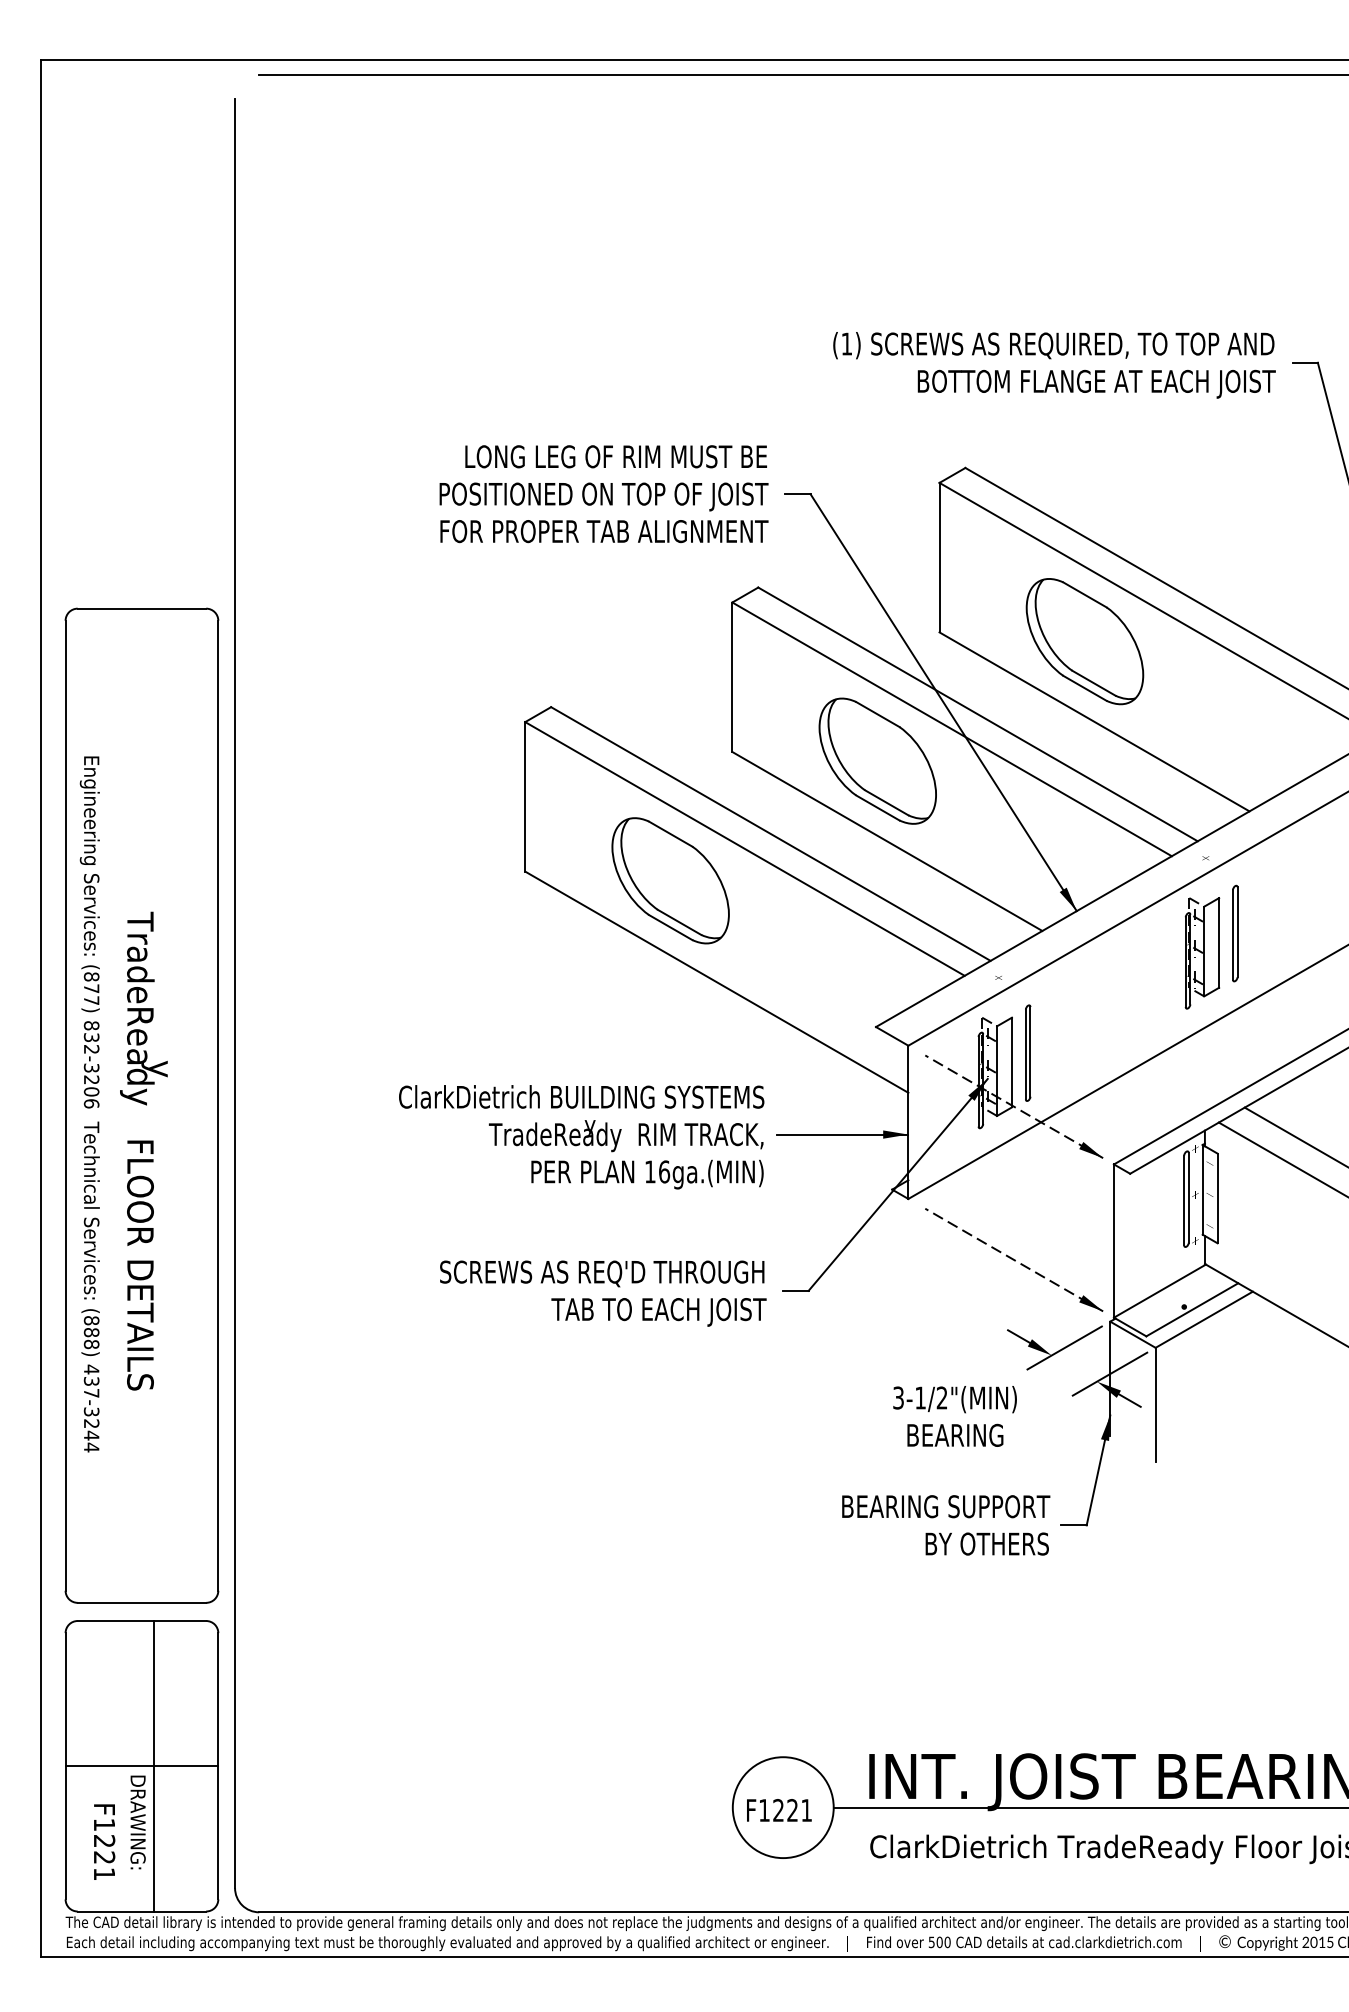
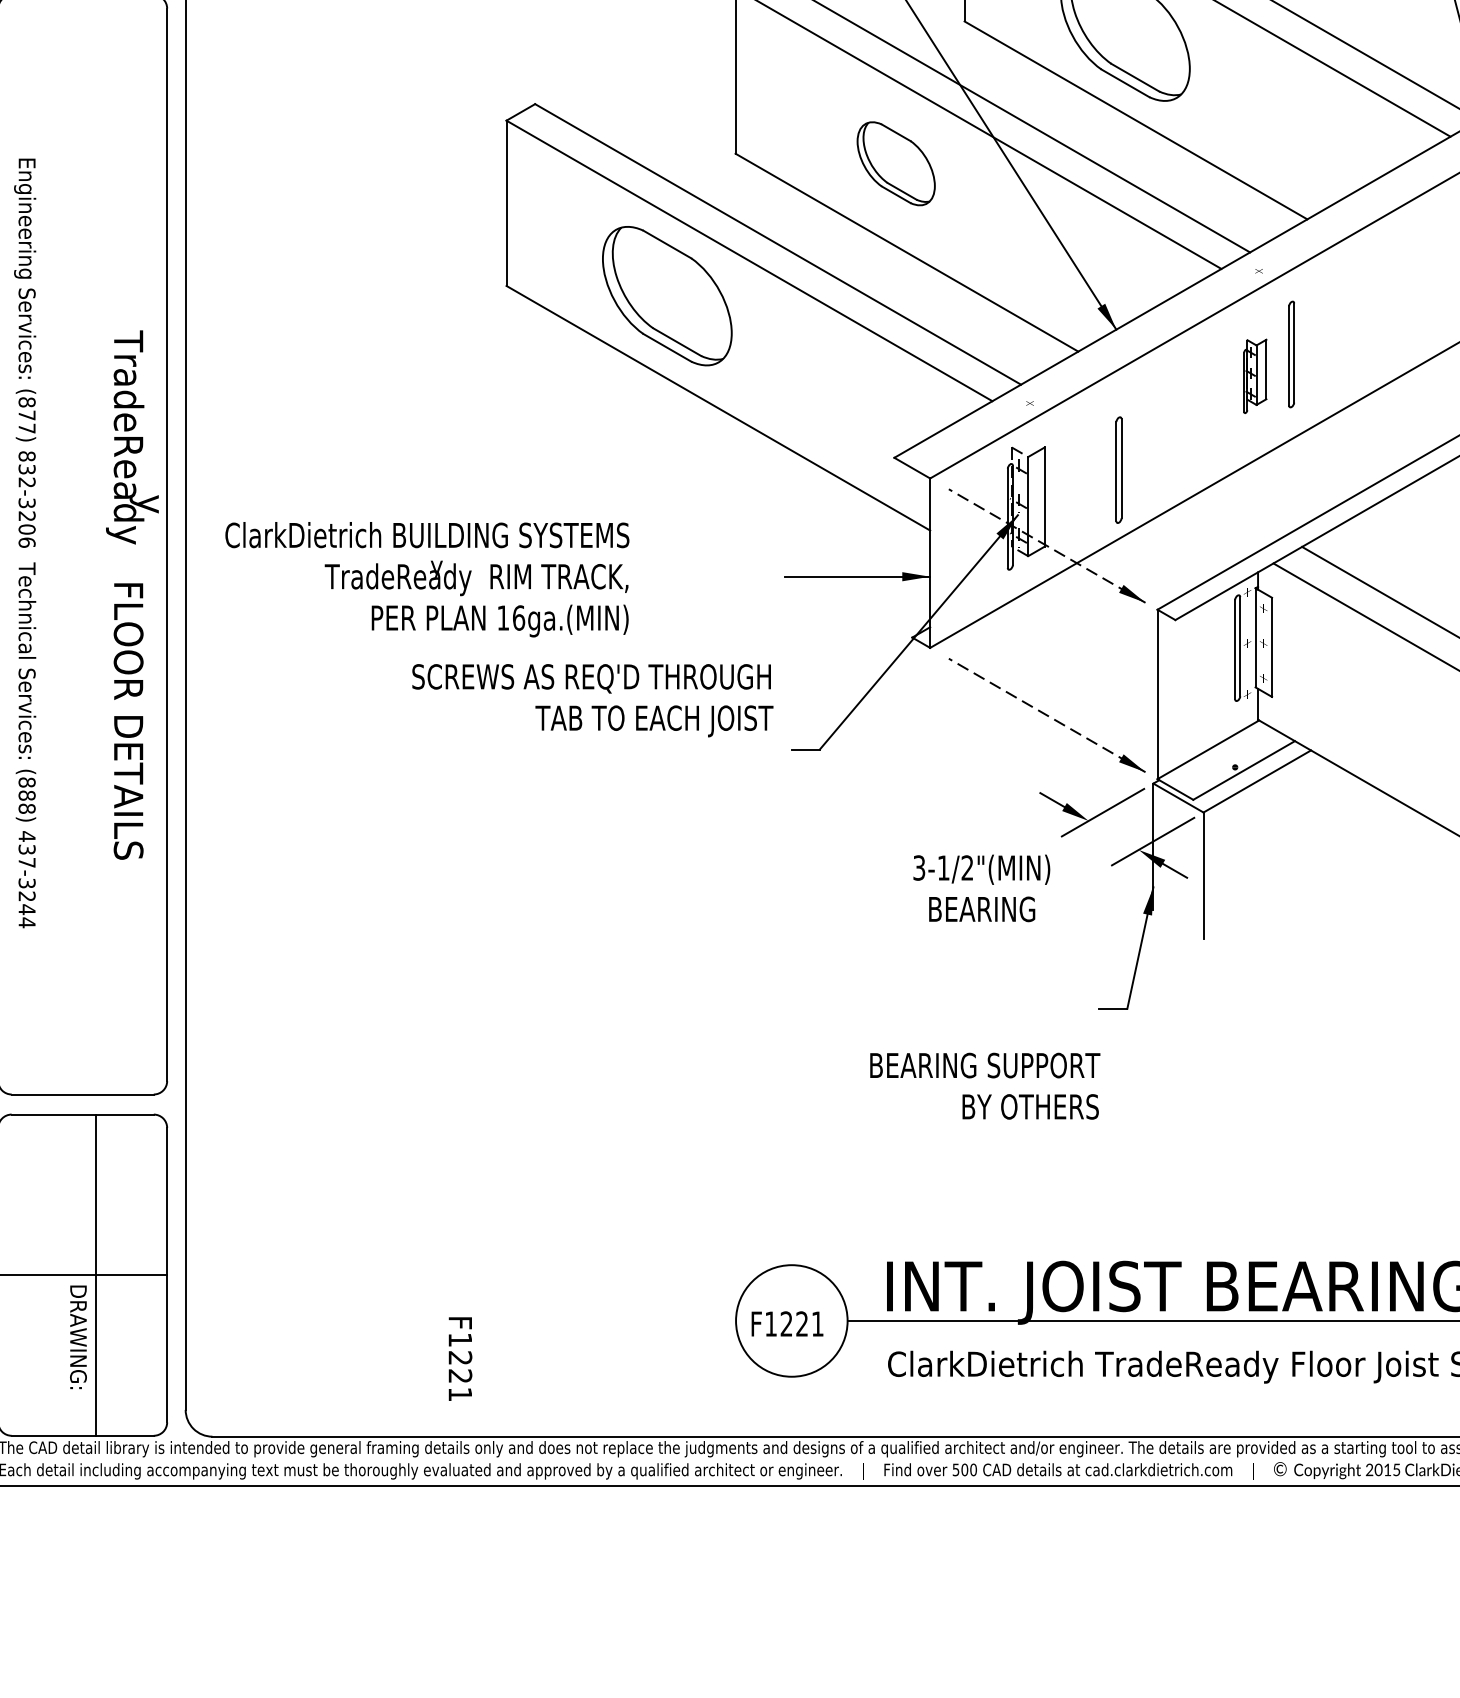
part: (877, 760) -> (896, 163), size x0.6
part: (1202, 953) -> (1255, 376), size x0.6
part: (1028, 1052) -> (1119, 469), moved
text: (581, 1137) -> (427, 579), moved
text: (143, 1150) -> (131, 594), moved
text: (603, 1293) -> (593, 700), moved
text: (946, 1525) -> (985, 1086), moved
text: (104, 1841) -> (460, 1358), moved

